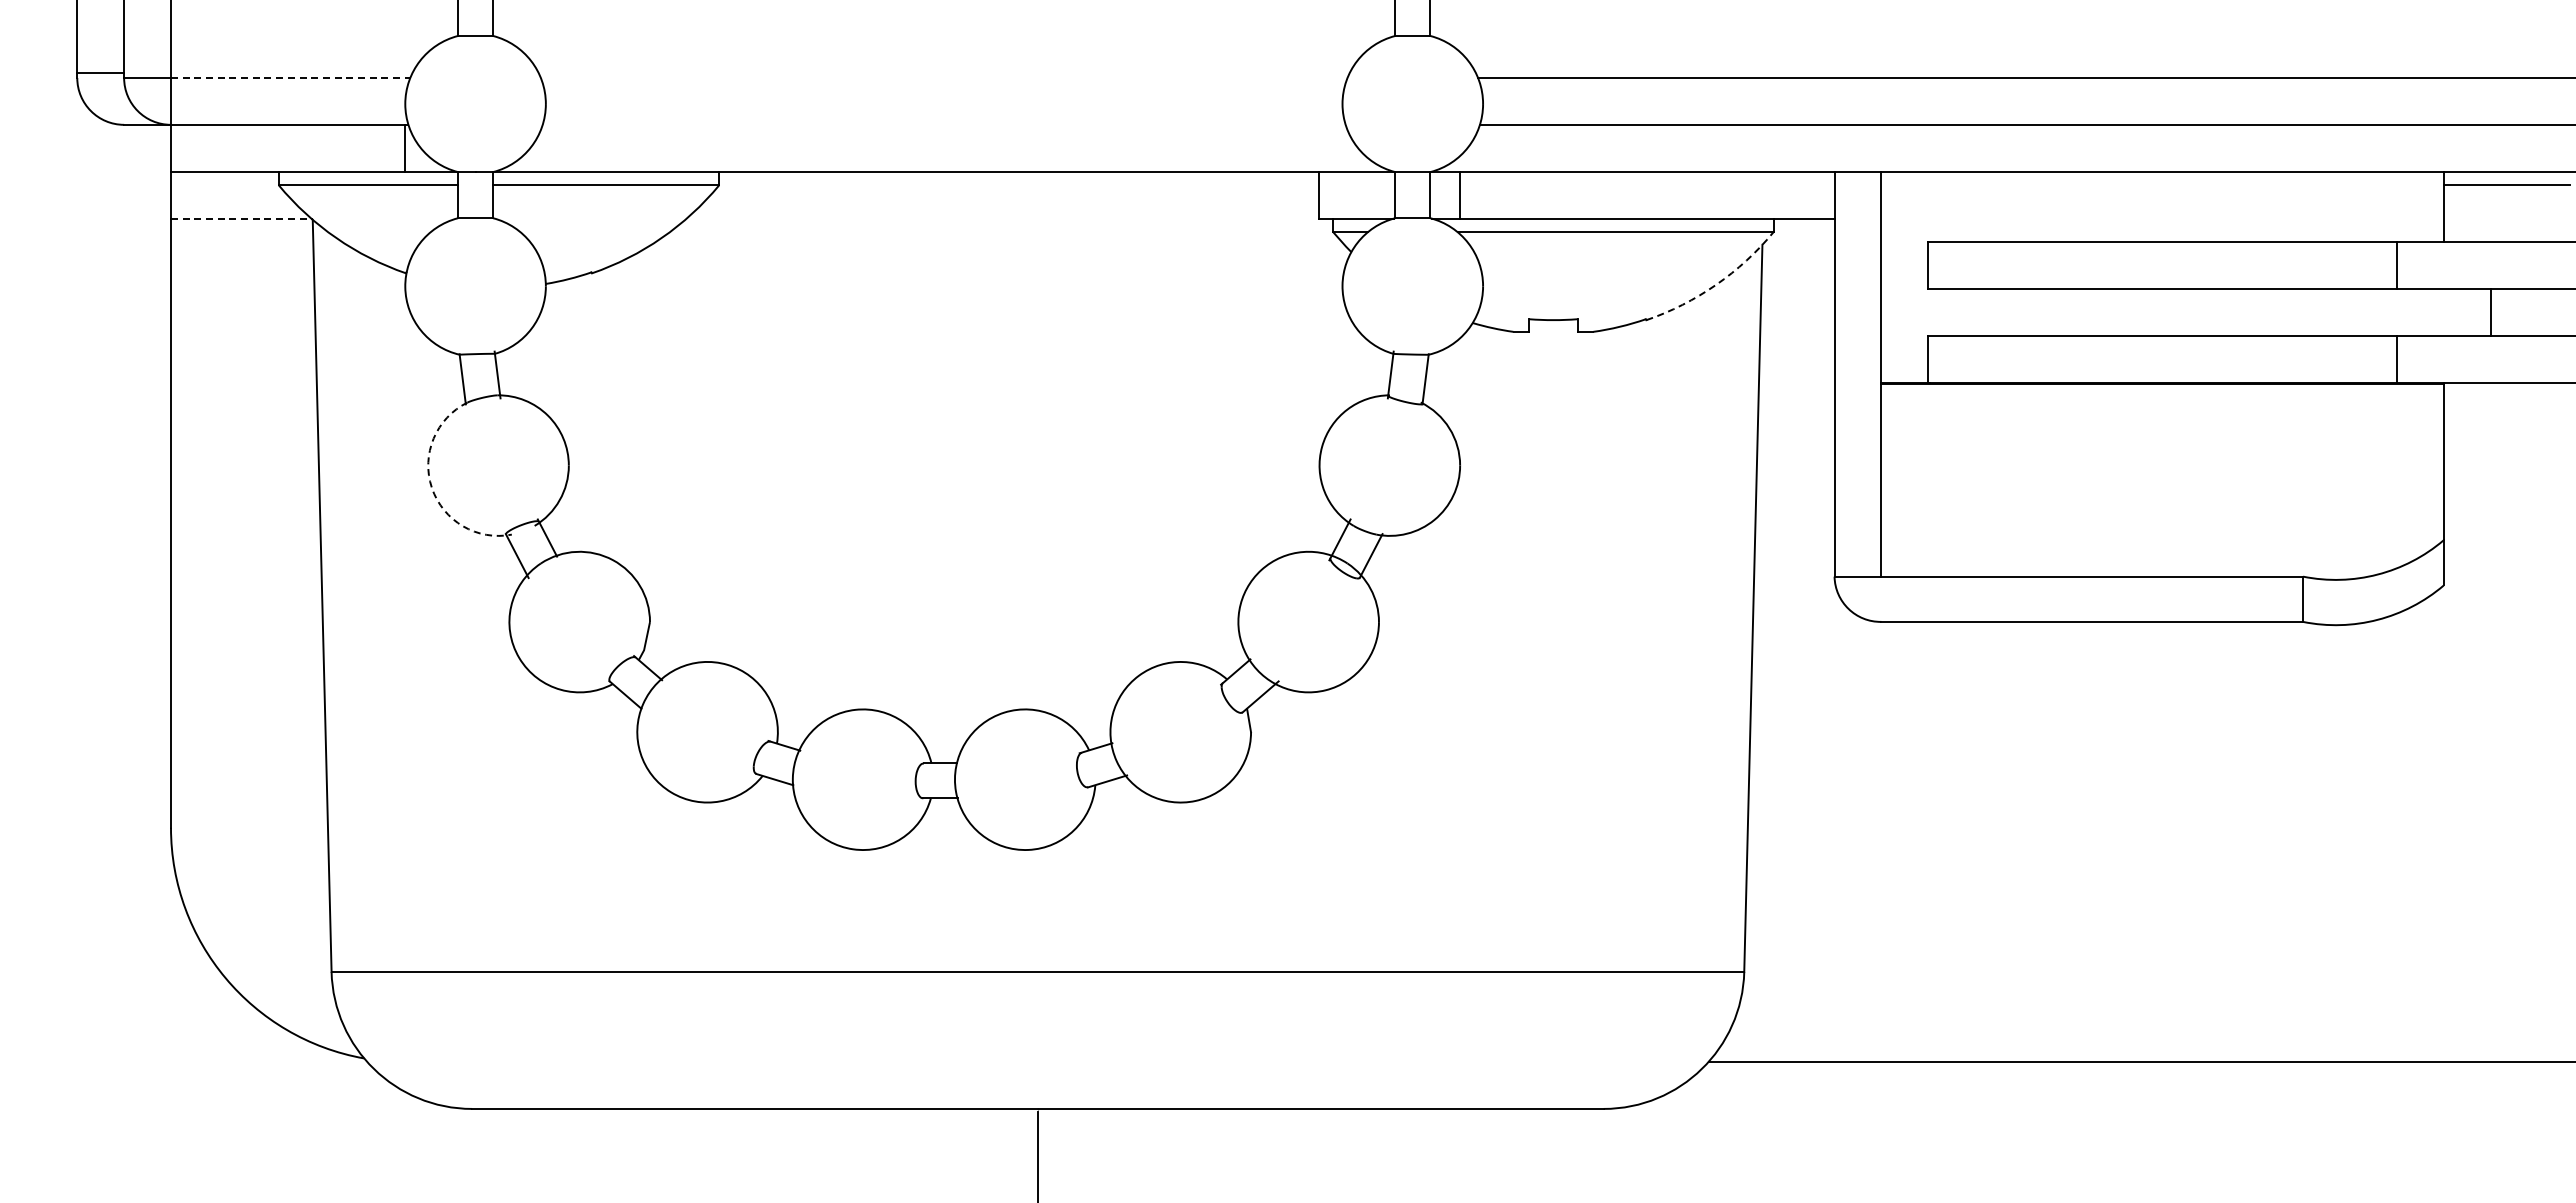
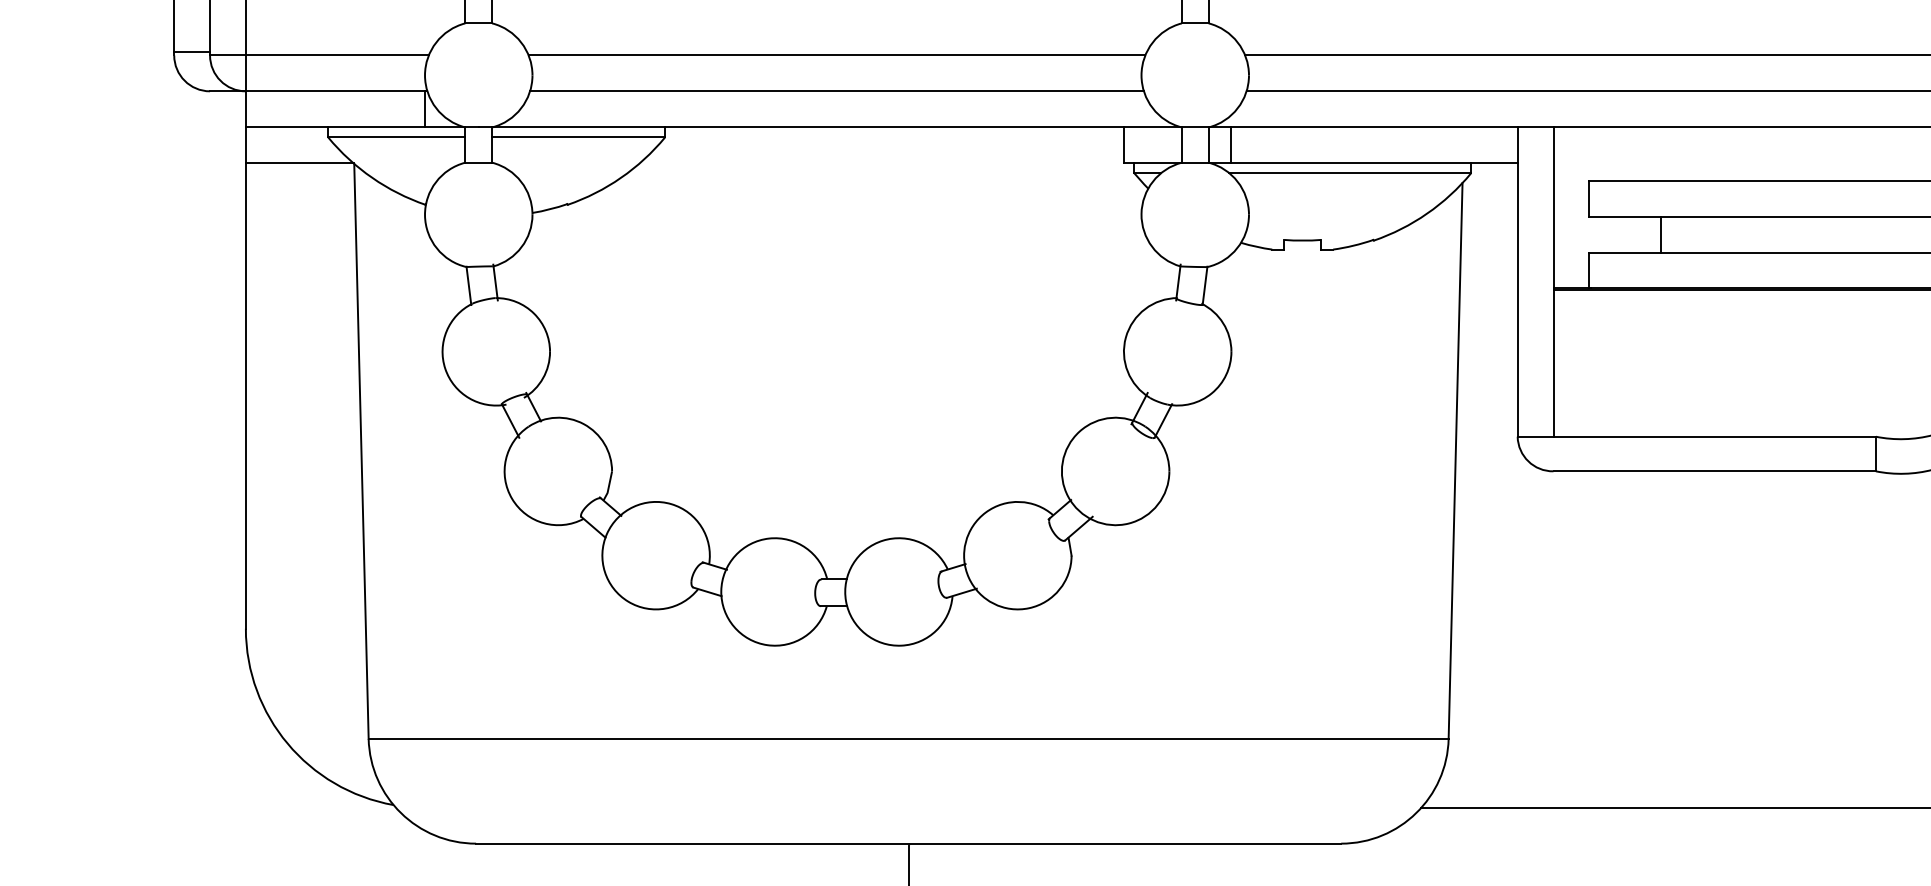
line: (290, 77) -> (337, 55), dashed -> solid
line: (943, 77) -> (836, 55), added
line: (943, 124) -> (836, 91), added
line: (241, 218) -> (299, 162), dashed -> solid
arc: (1716, 284) -> (1427, 213), dashed -> solid
line: (2022, 311) -> (1661, 234), added
arc: (431, 487) -> (445, 368), dashed -> solid

